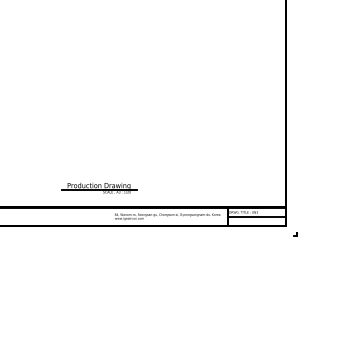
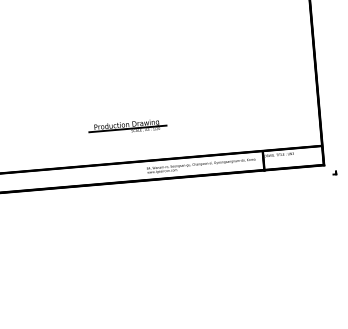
part: (99, 188) -> (127, 127), moved
line: (256, 216) -> (292, 157), removed

